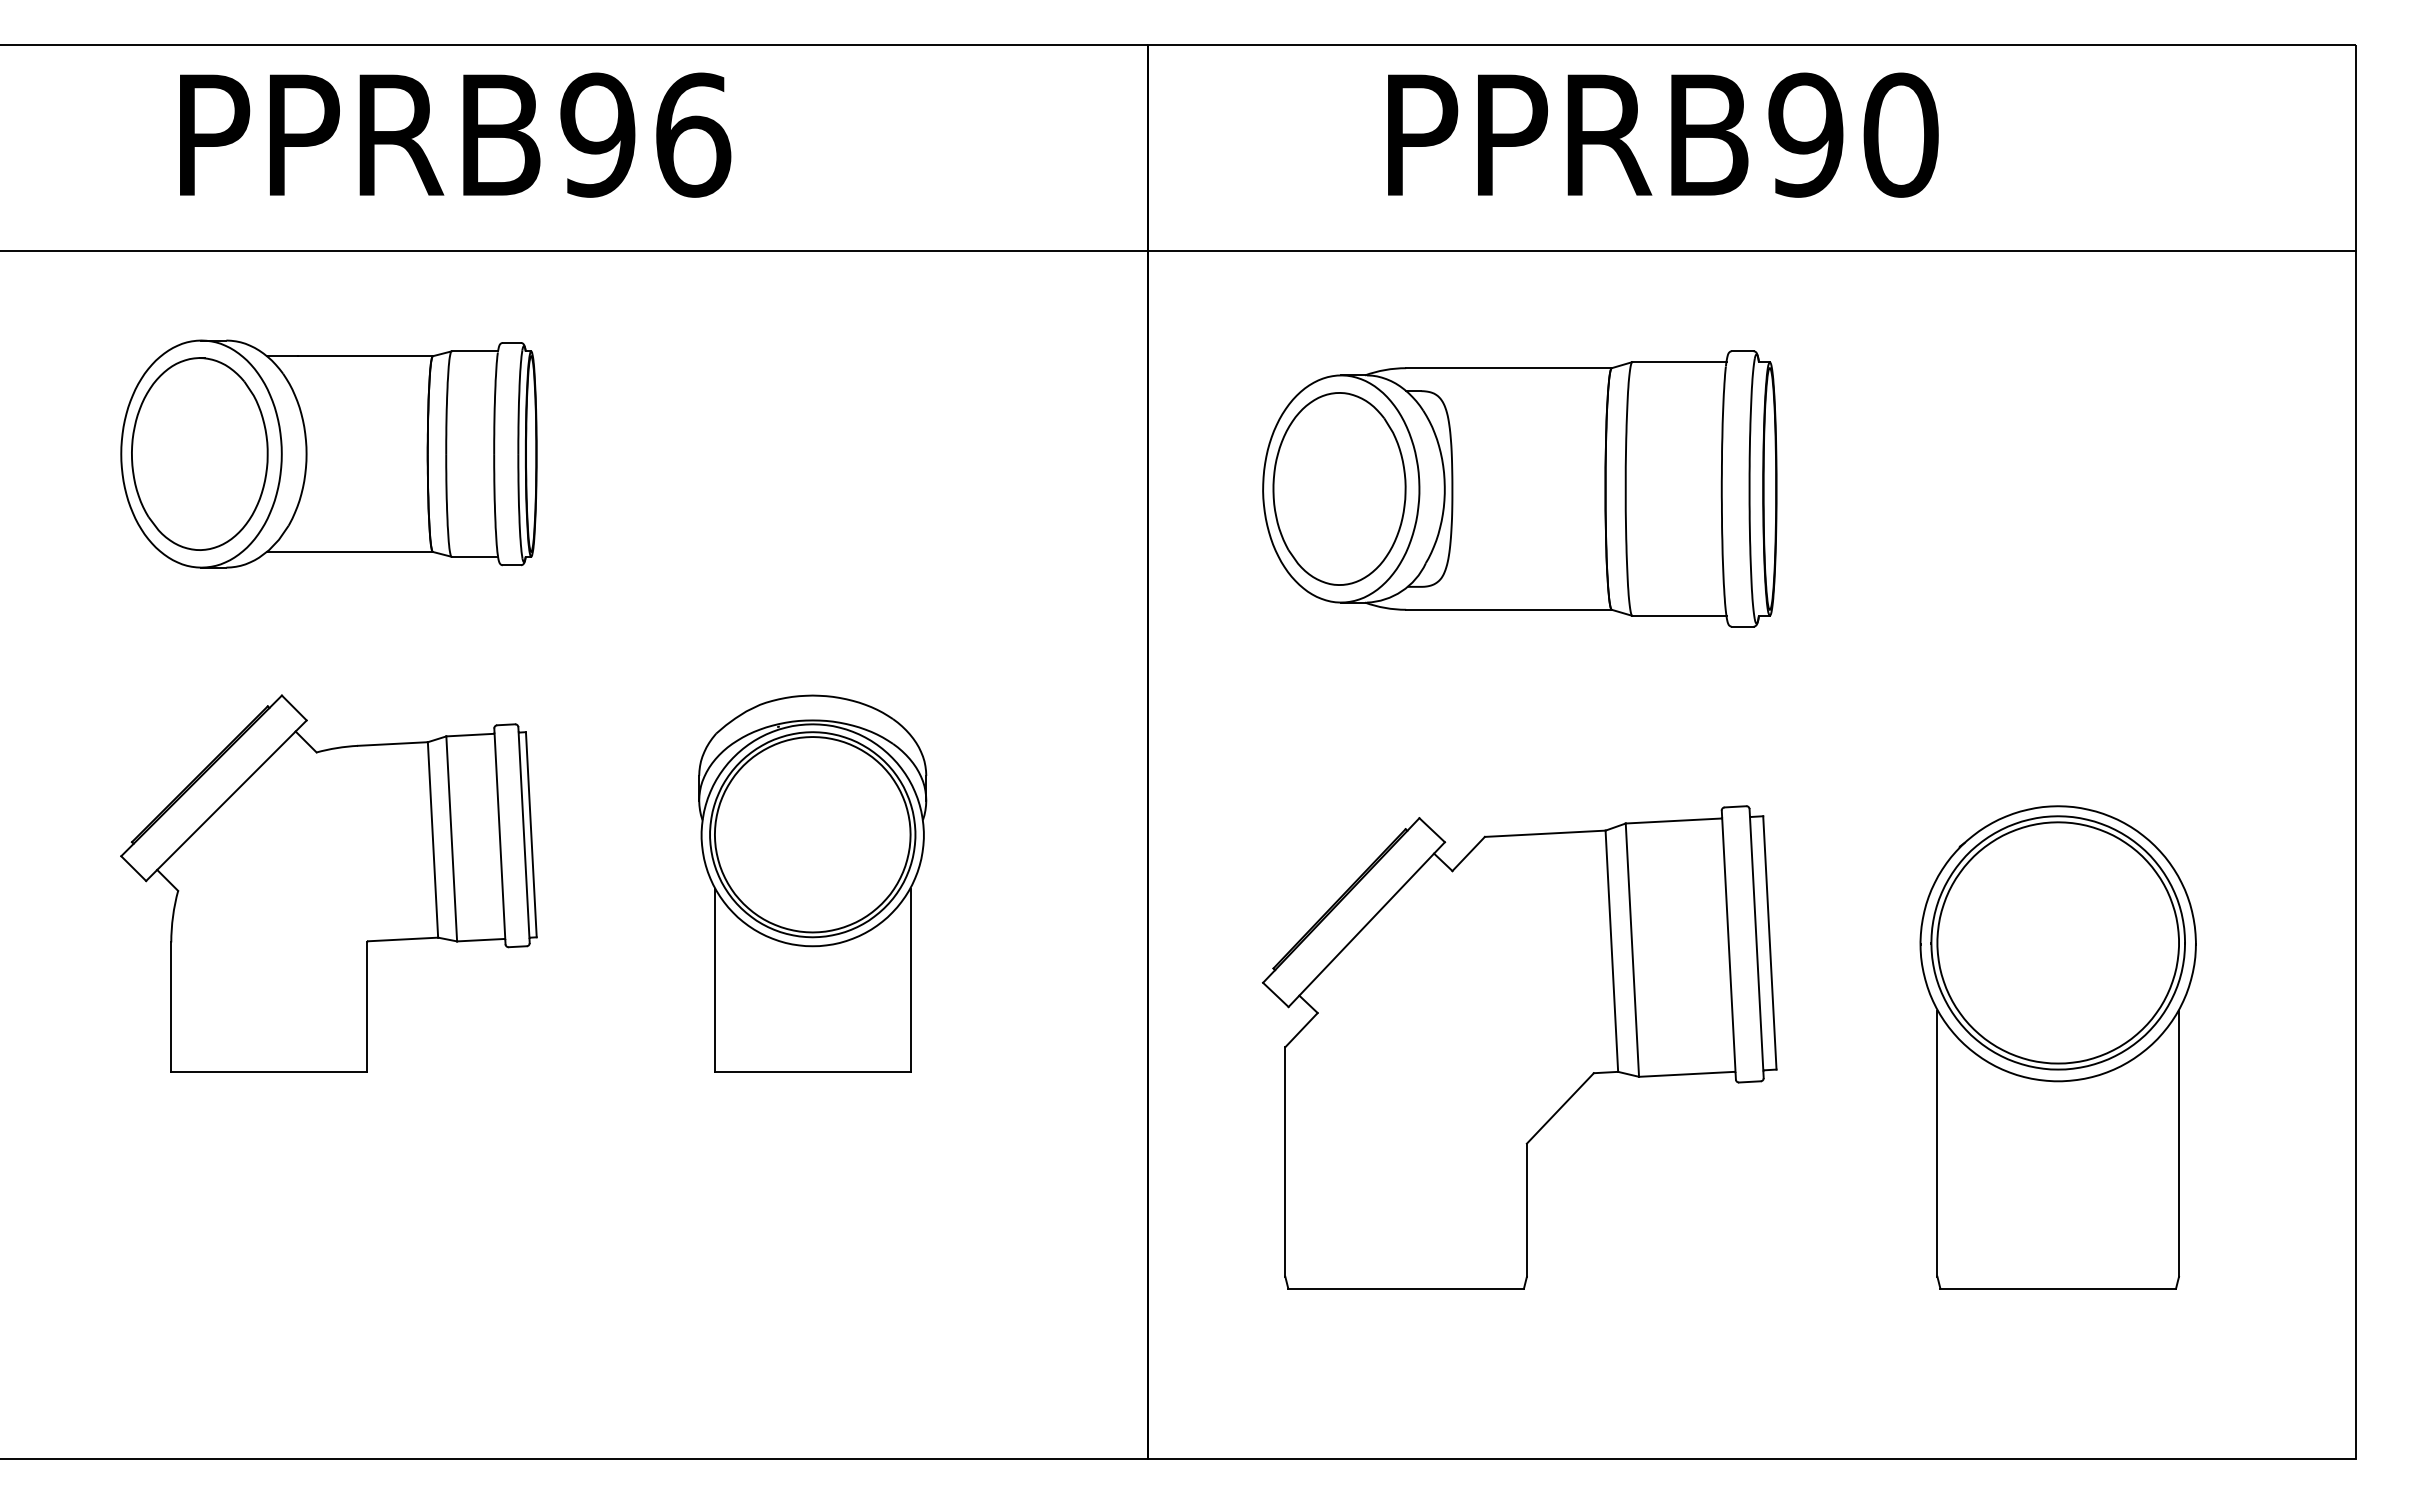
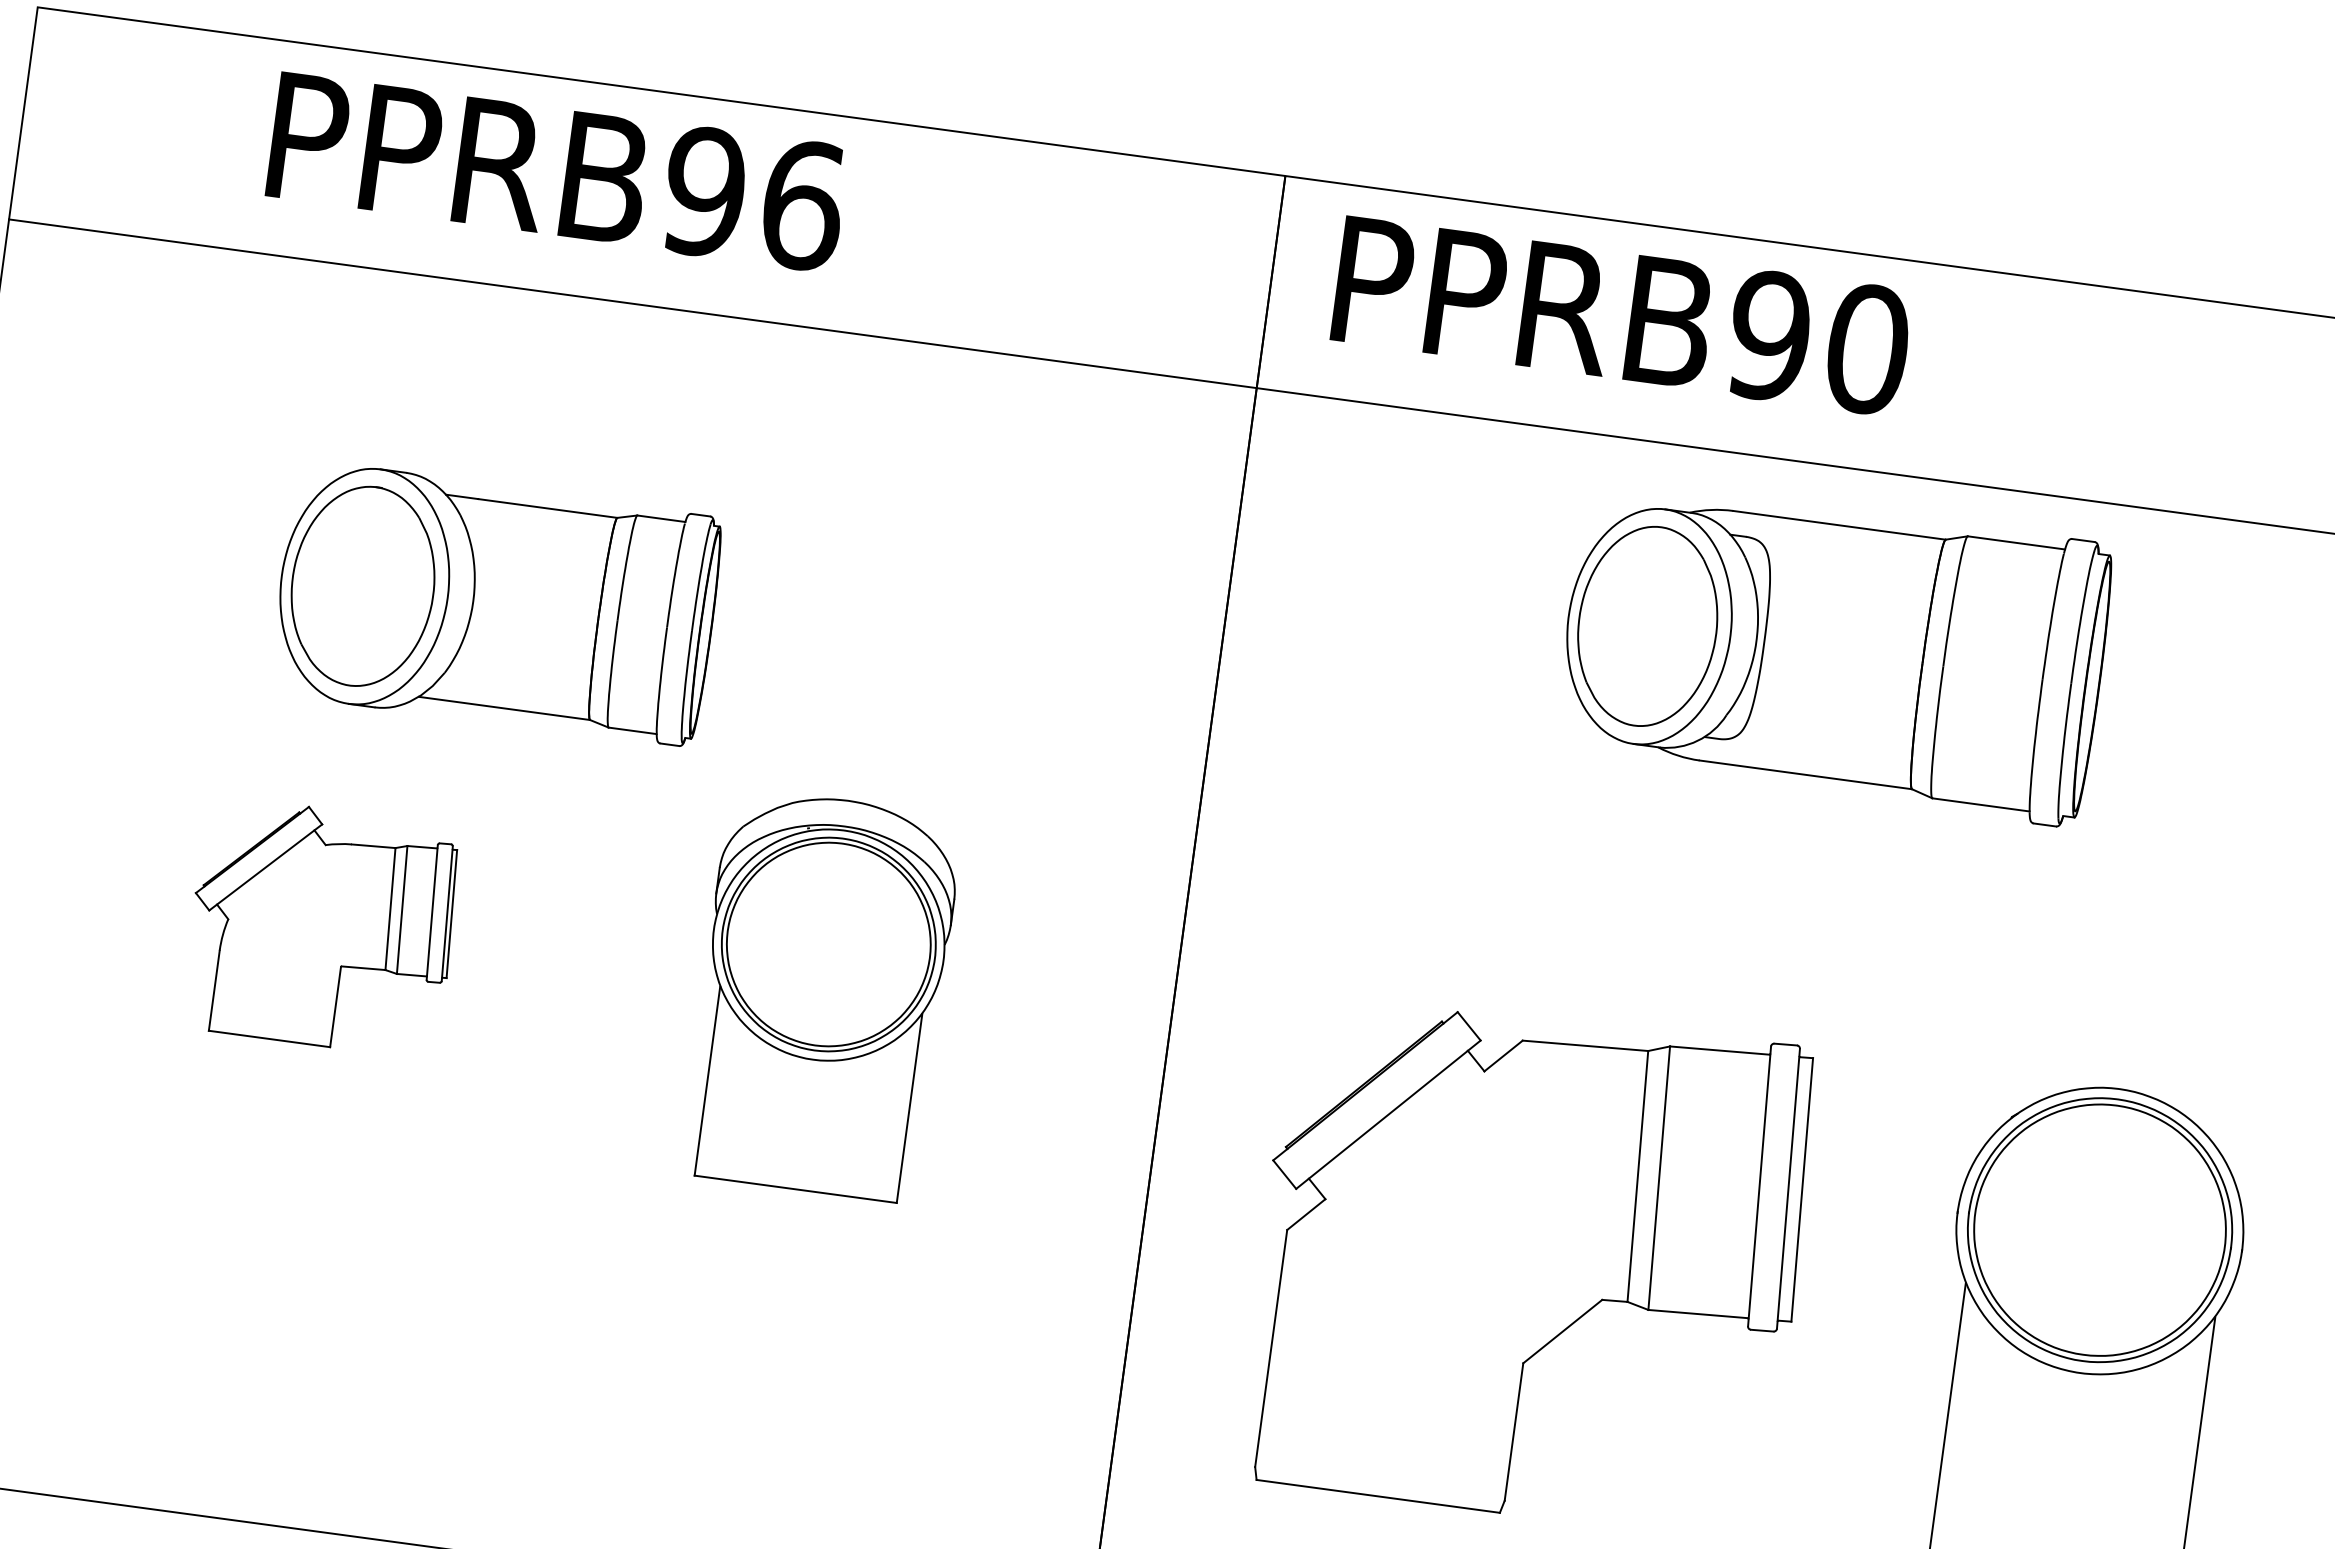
text: (1663, 134) -> (1622, 315), moved
part: (328, 453) -> (496, 603), moved
part: (1519, 488) -> (1833, 651), moved
part: (328, 883) -> (321, 927), size x0.6

